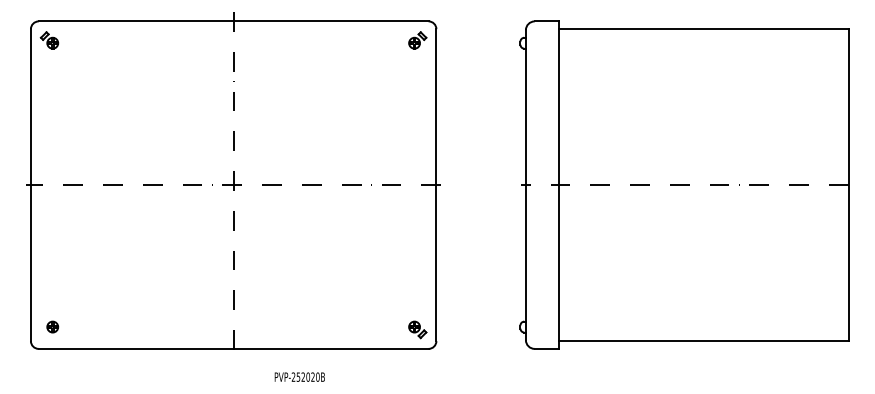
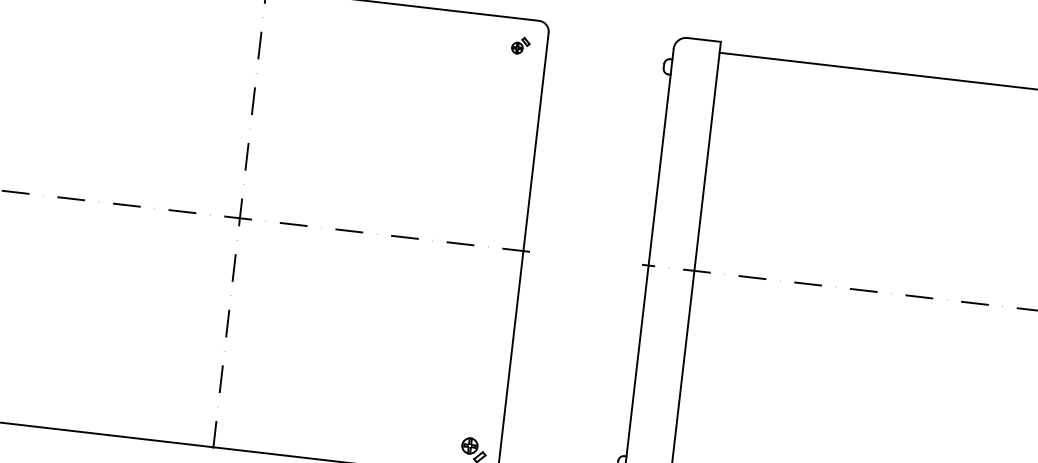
part: (417, 40) -> (520, 45), size x0.7

